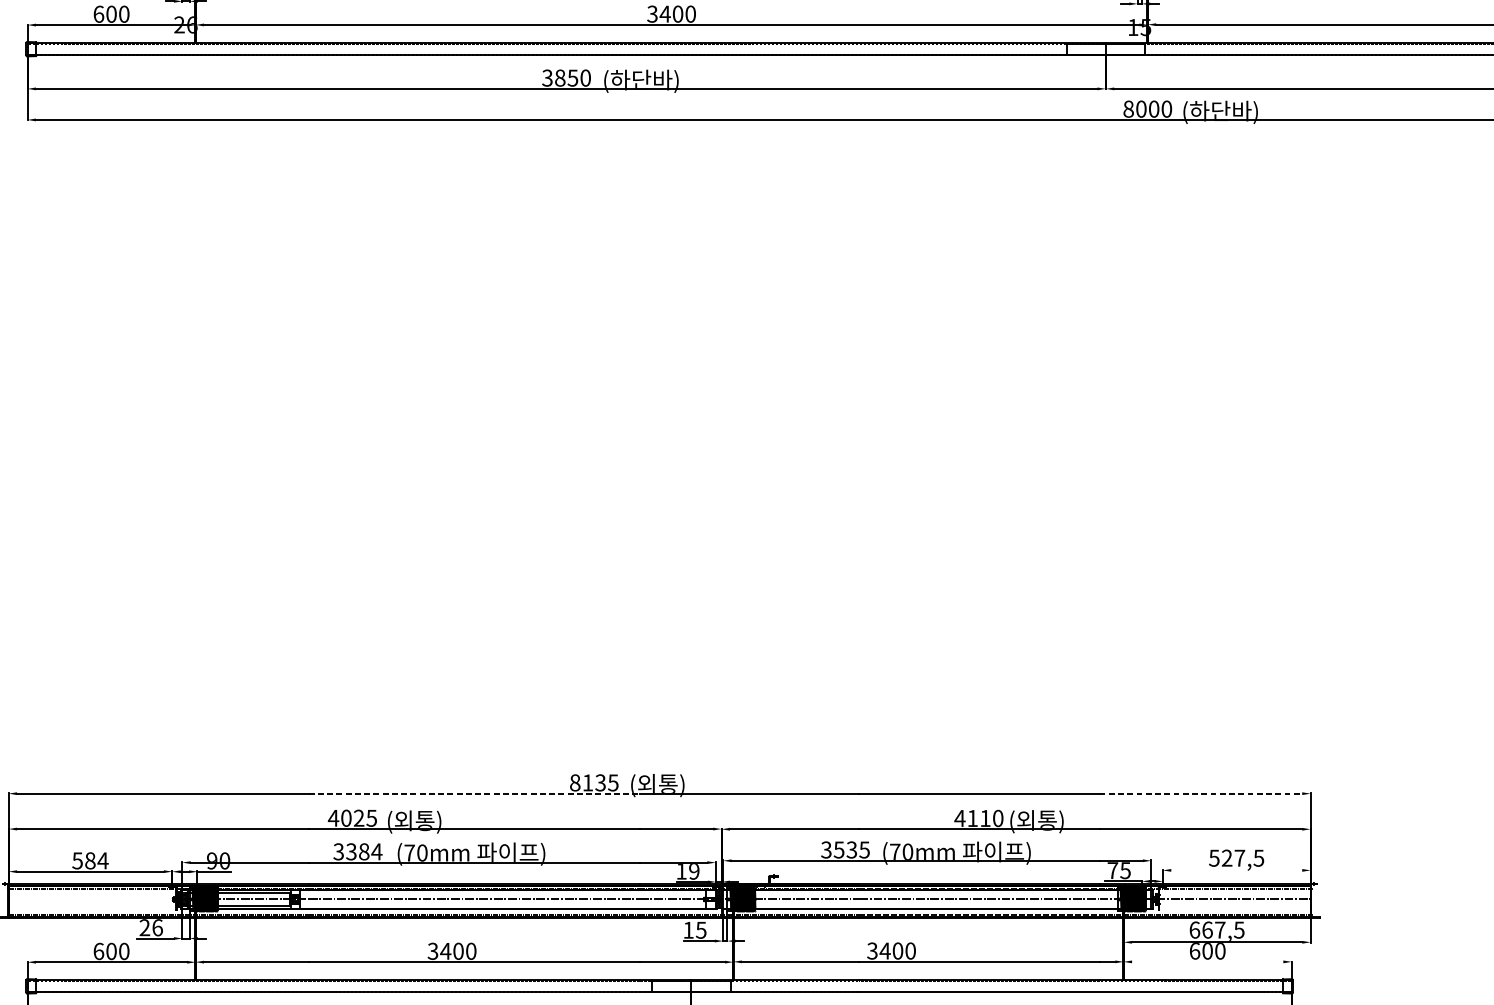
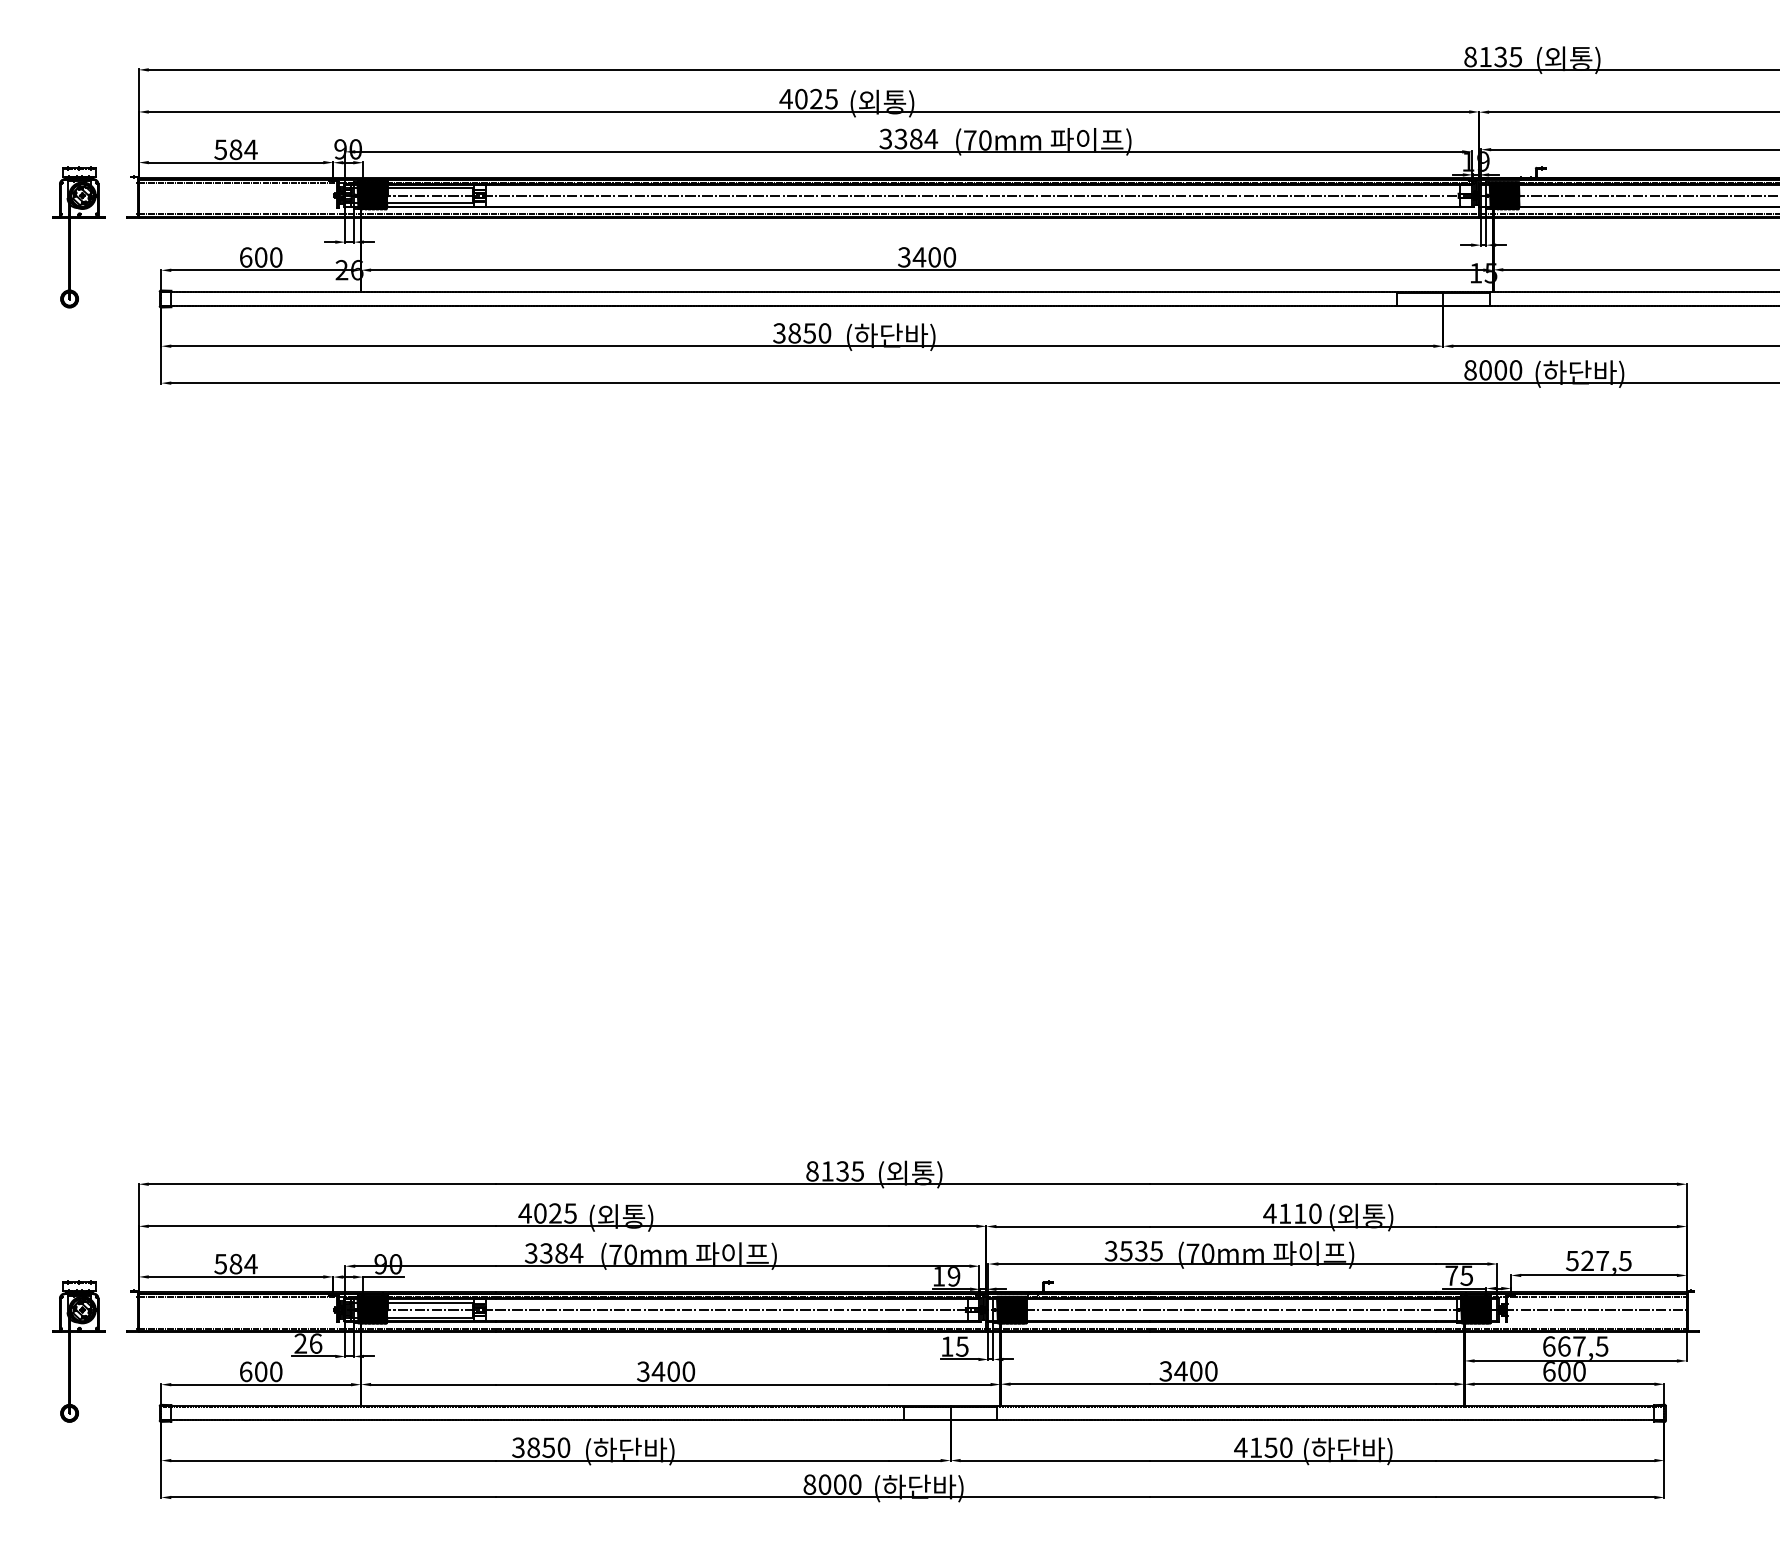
line: (474, 793) -> (692, 1184), dashed -> solid
line: (1200, 793) -> (1556, 1184), dashed -> solid
line: (1236, 870) -> (1598, 1275), added
line: (1207, 962) -> (1564, 1384), added

